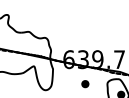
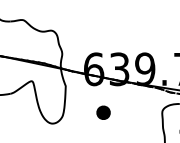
part: (85, 84) -> (103, 113), moved

